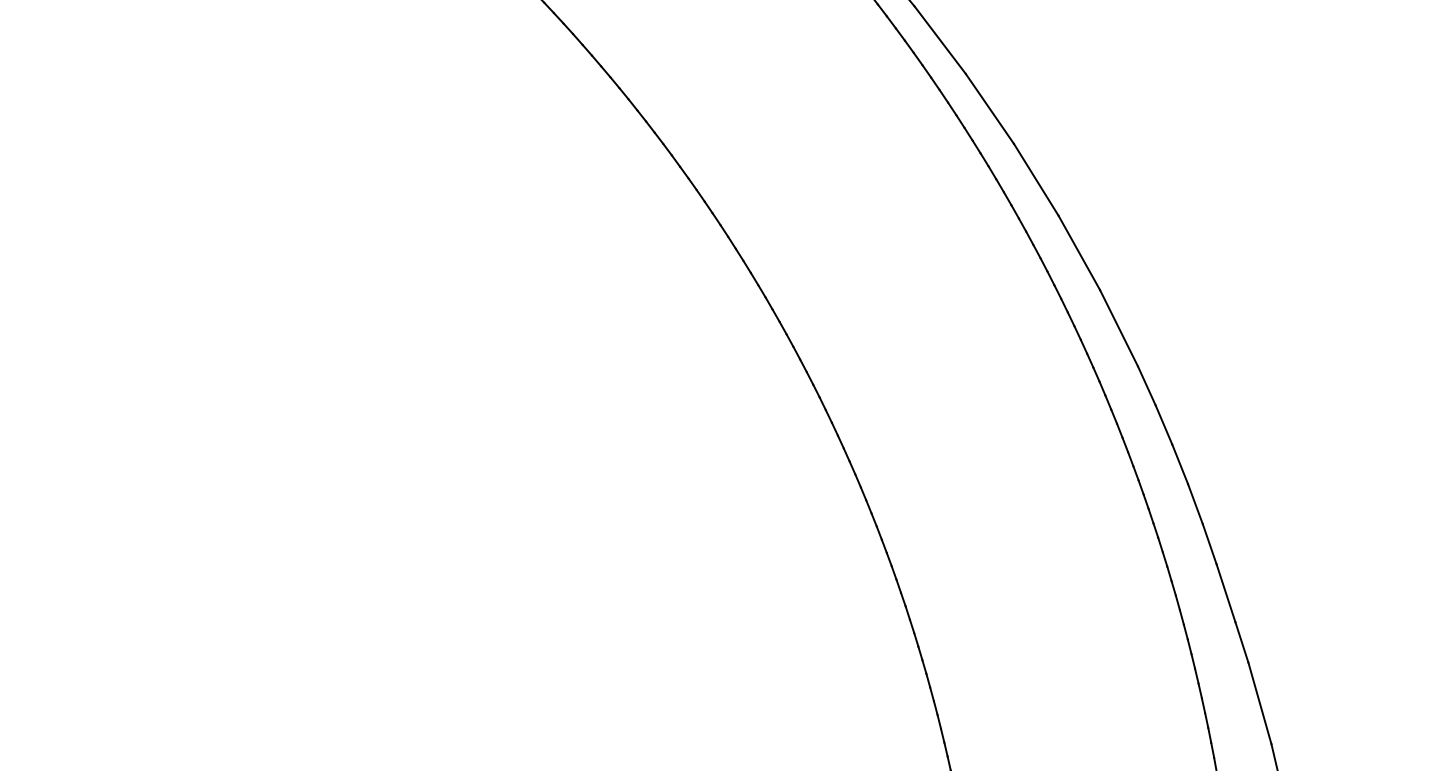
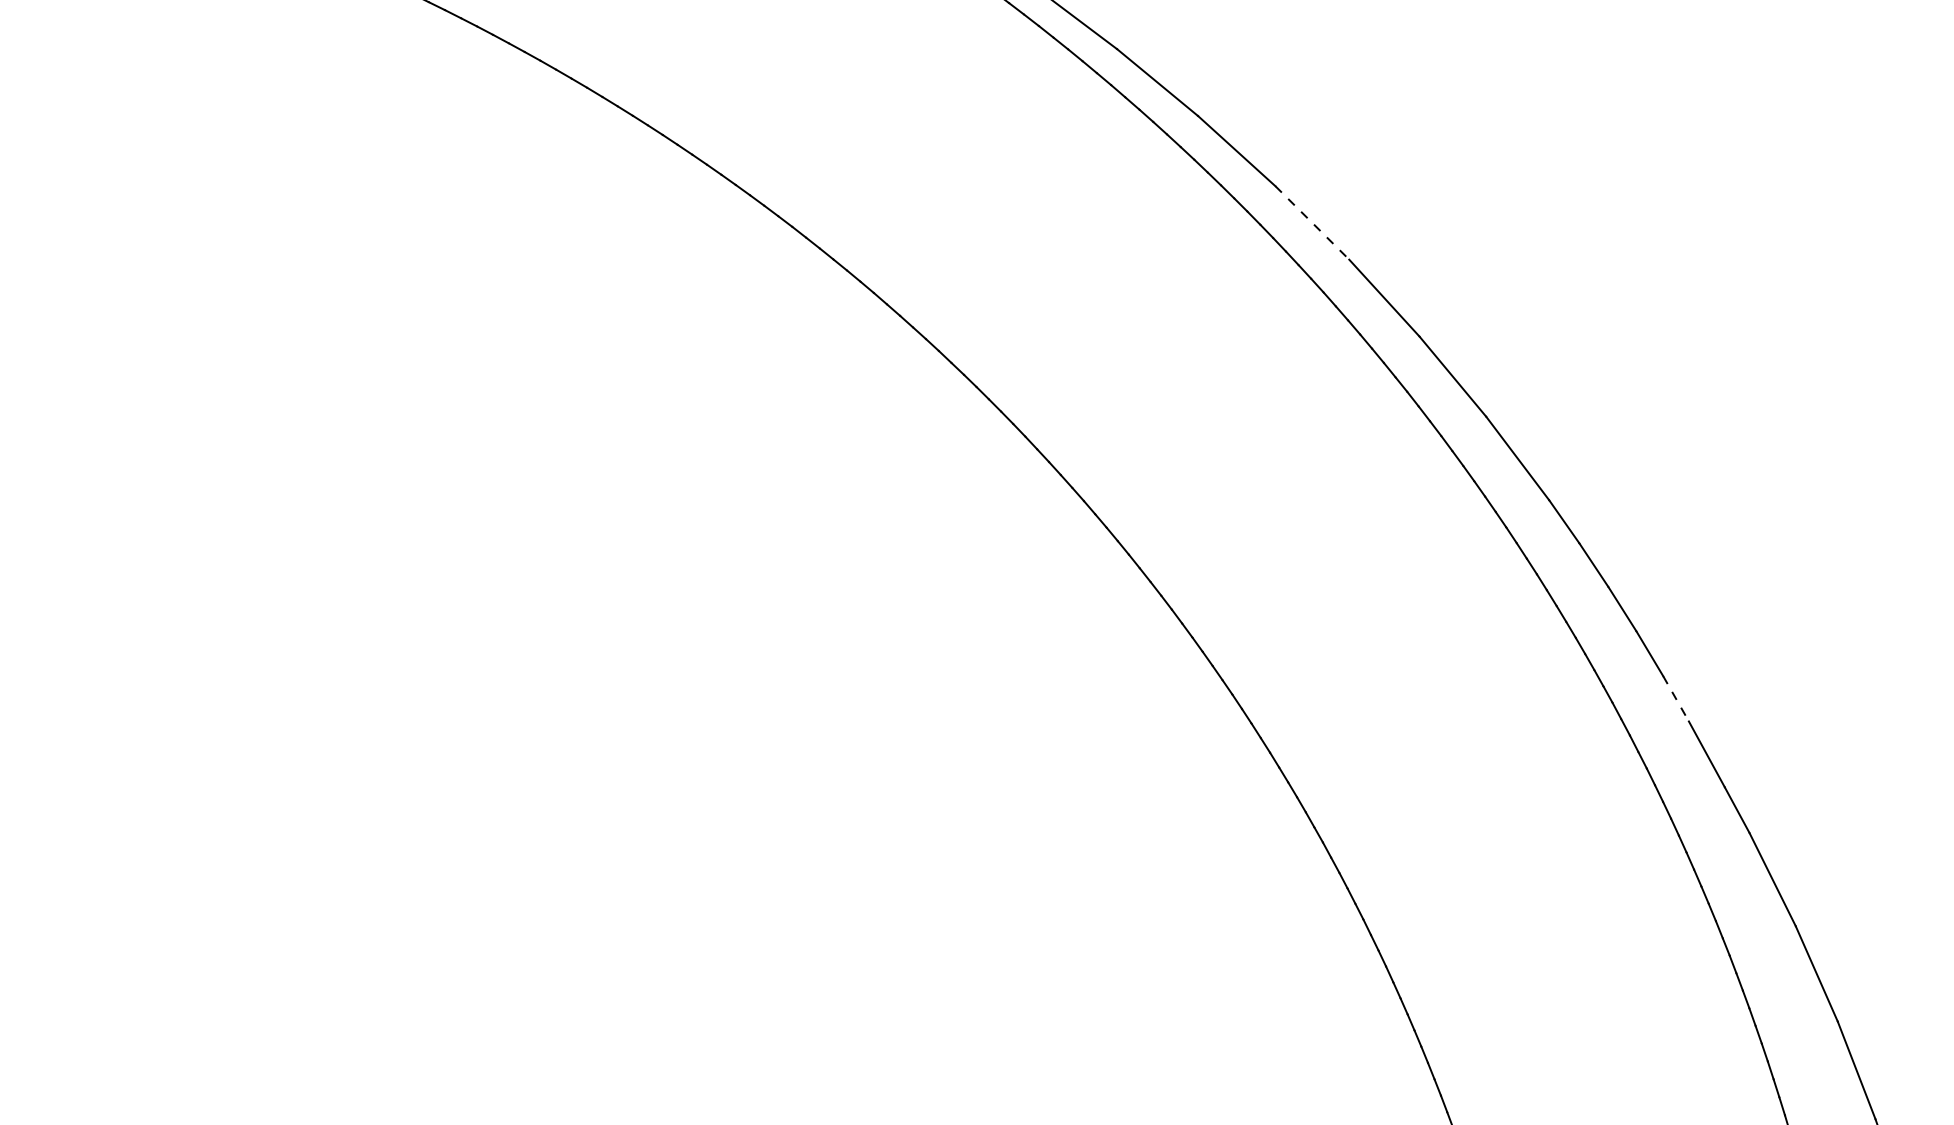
line: (989, 109) -> (1312, 223), solid -> dashed
line: (1209, 544) -> (1676, 699), solid -> dashed

